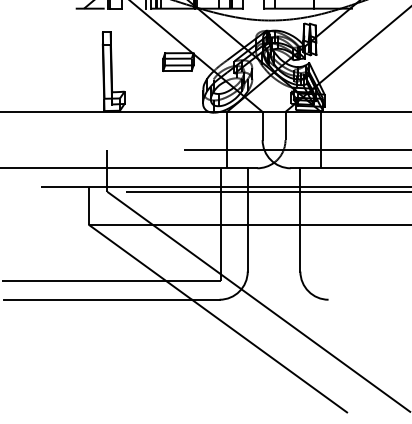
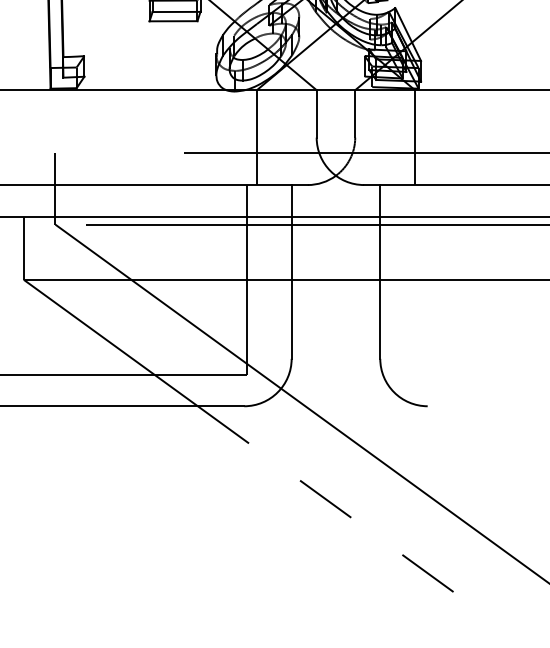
line: (269, 356) -> (328, 501), solid -> dashed

